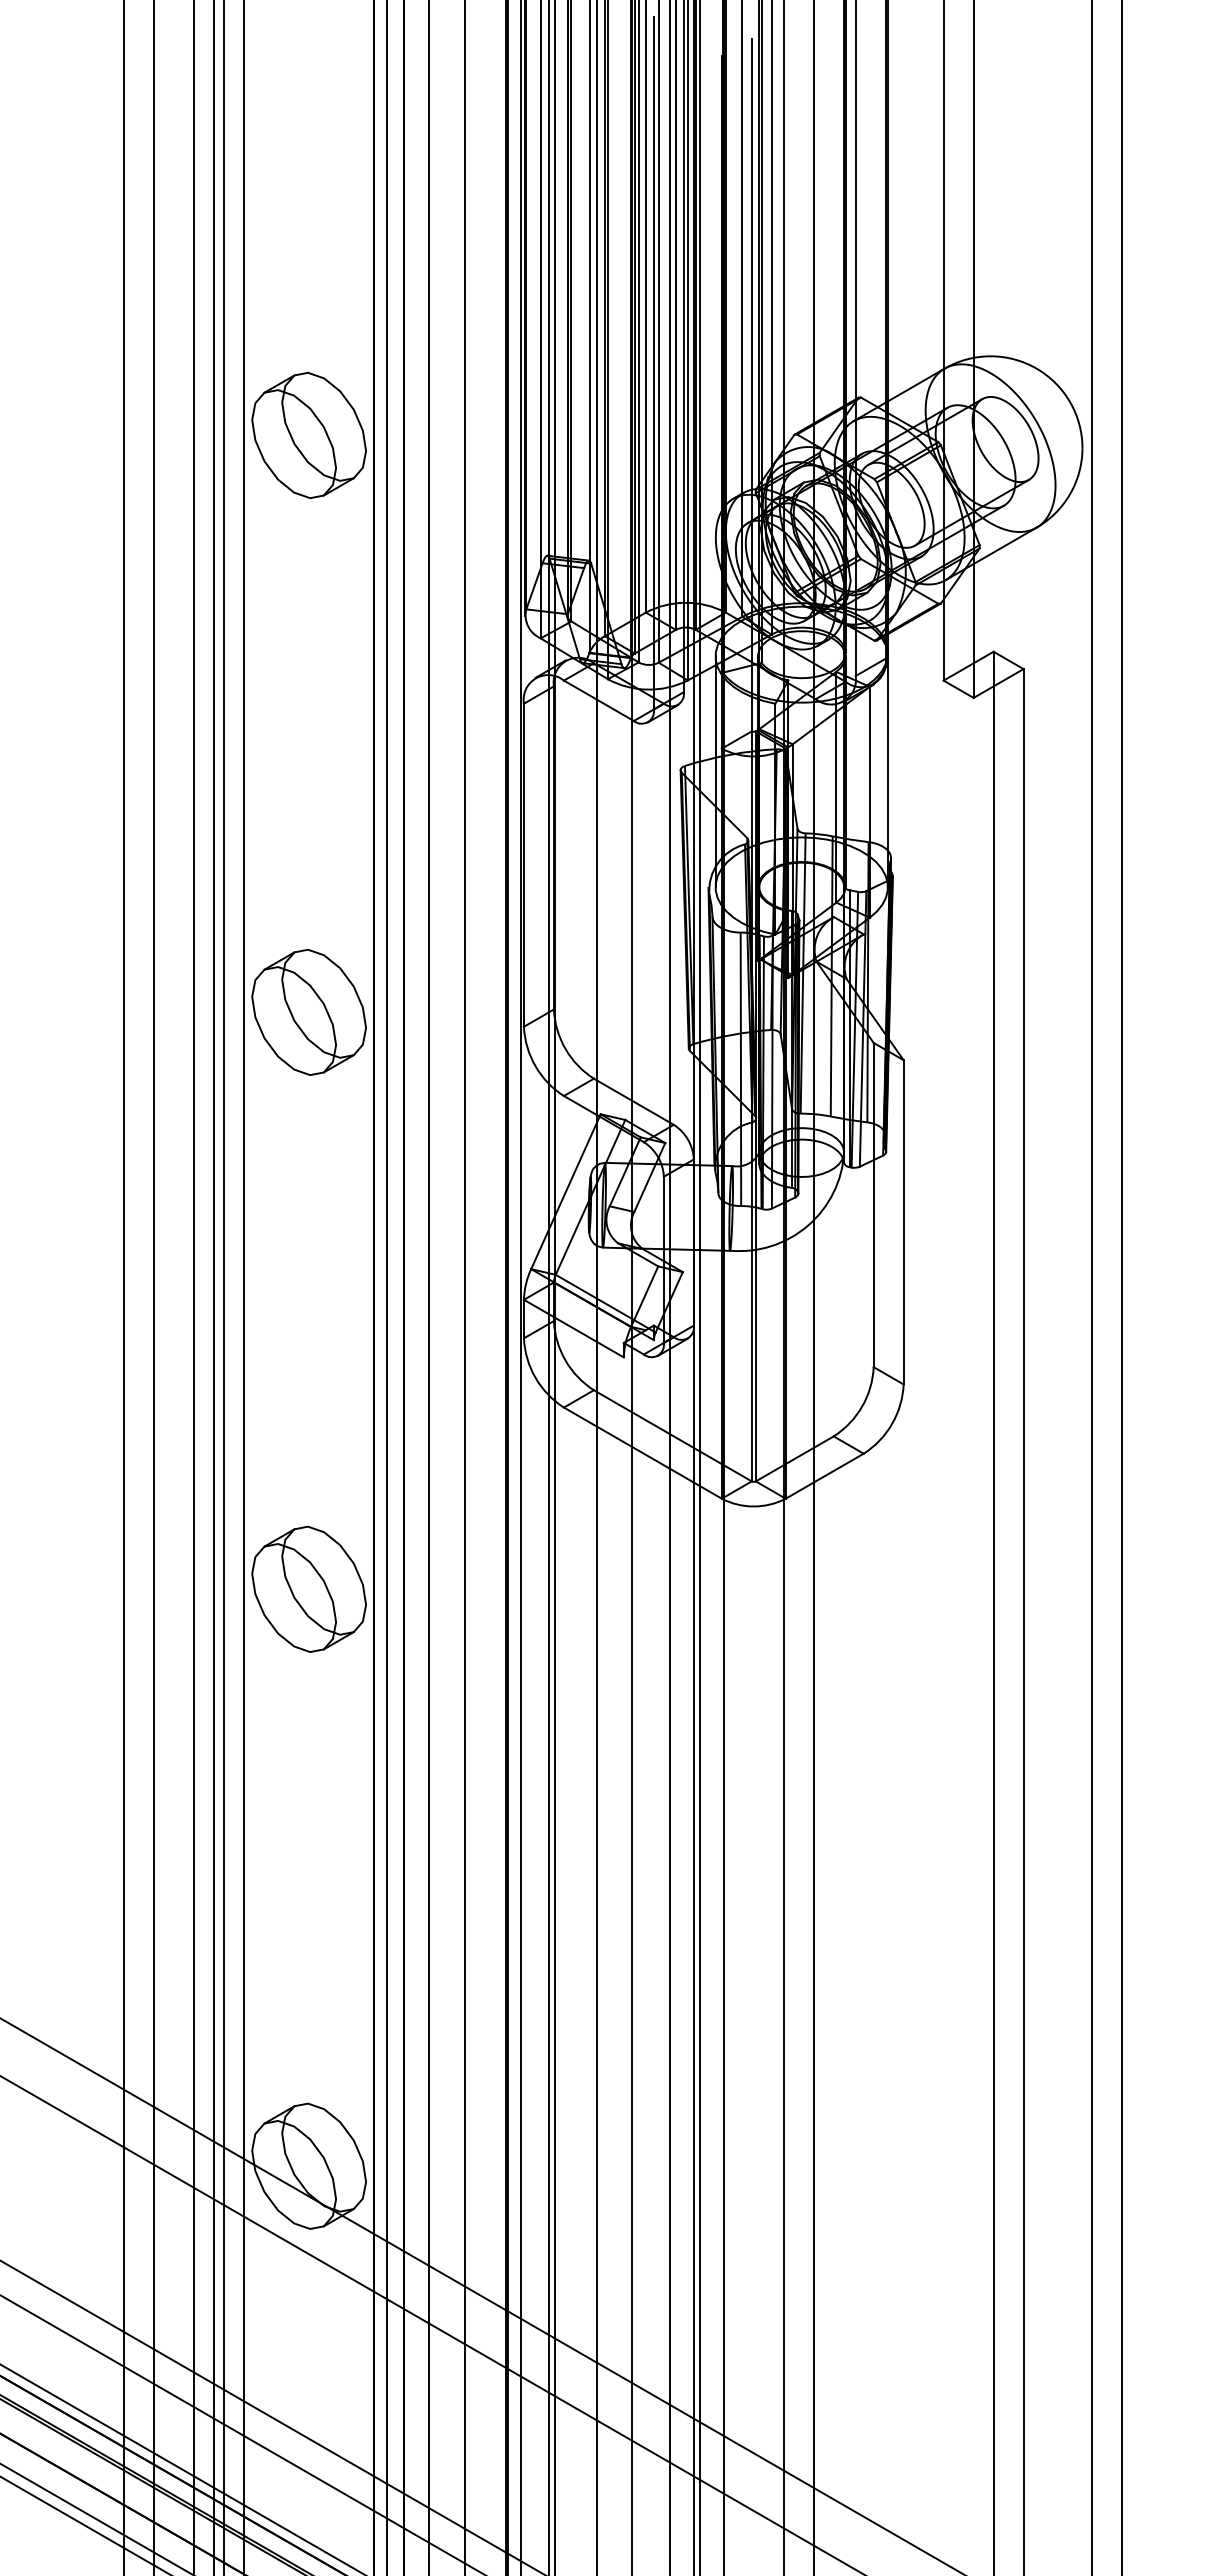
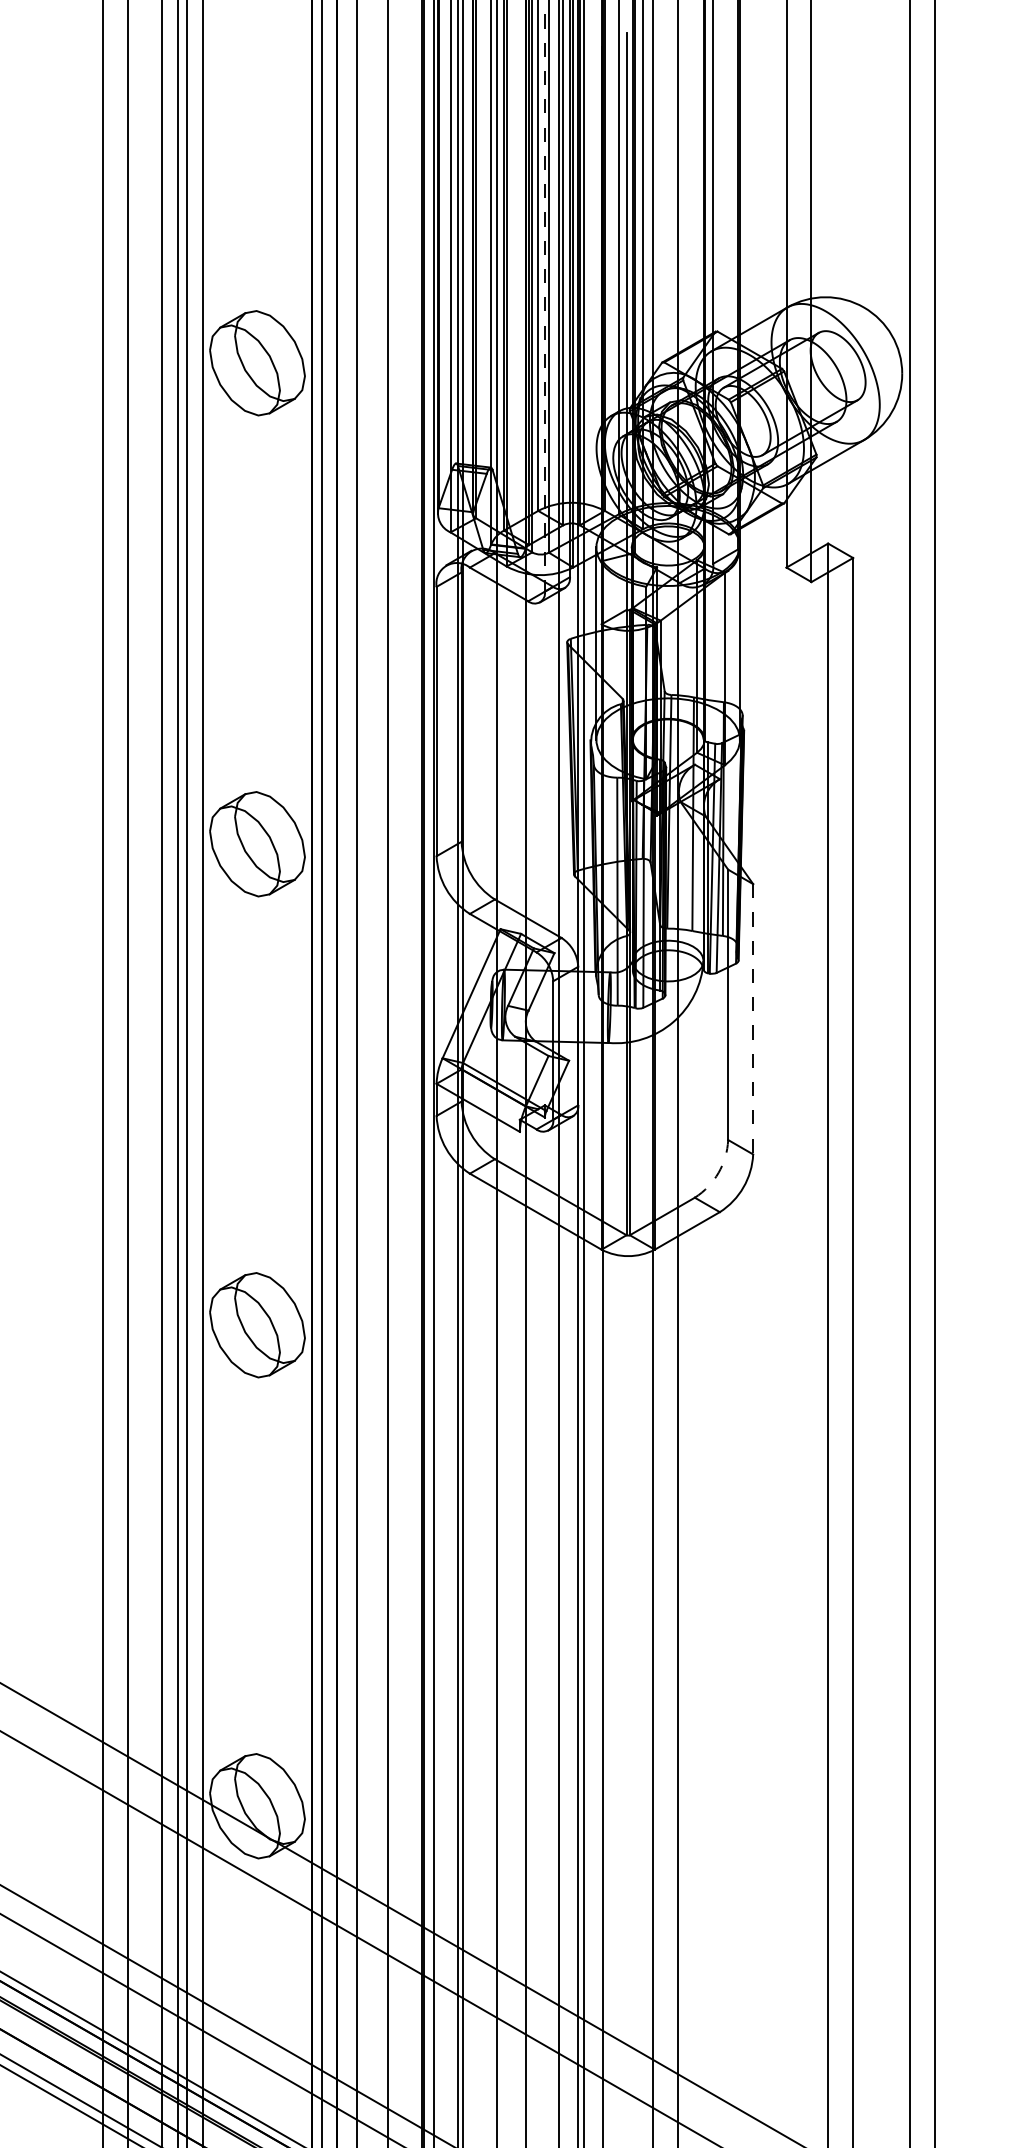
line: (653, 363) -> (544, 303), solid -> dashed
line: (903, 1222) -> (753, 1019), solid -> dashed
arc: (862, 1406) -> (718, 1172), solid -> dashed

